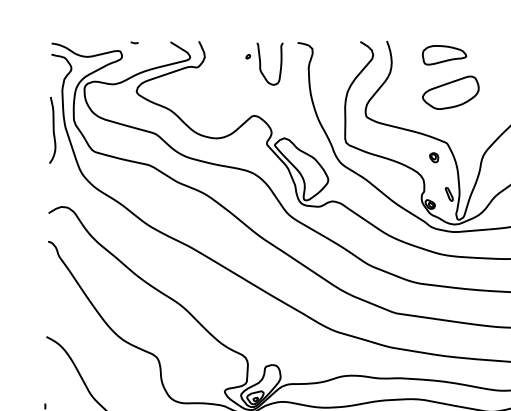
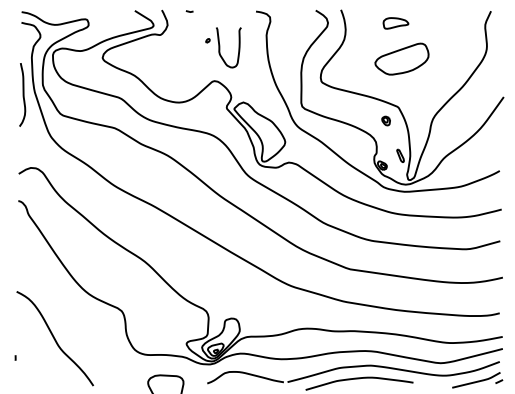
line: (134, 42) -> (189, 11), moved
part: (444, 55) -> (395, 23), size x0.6
part: (264, 63) -> (223, 47), moved

